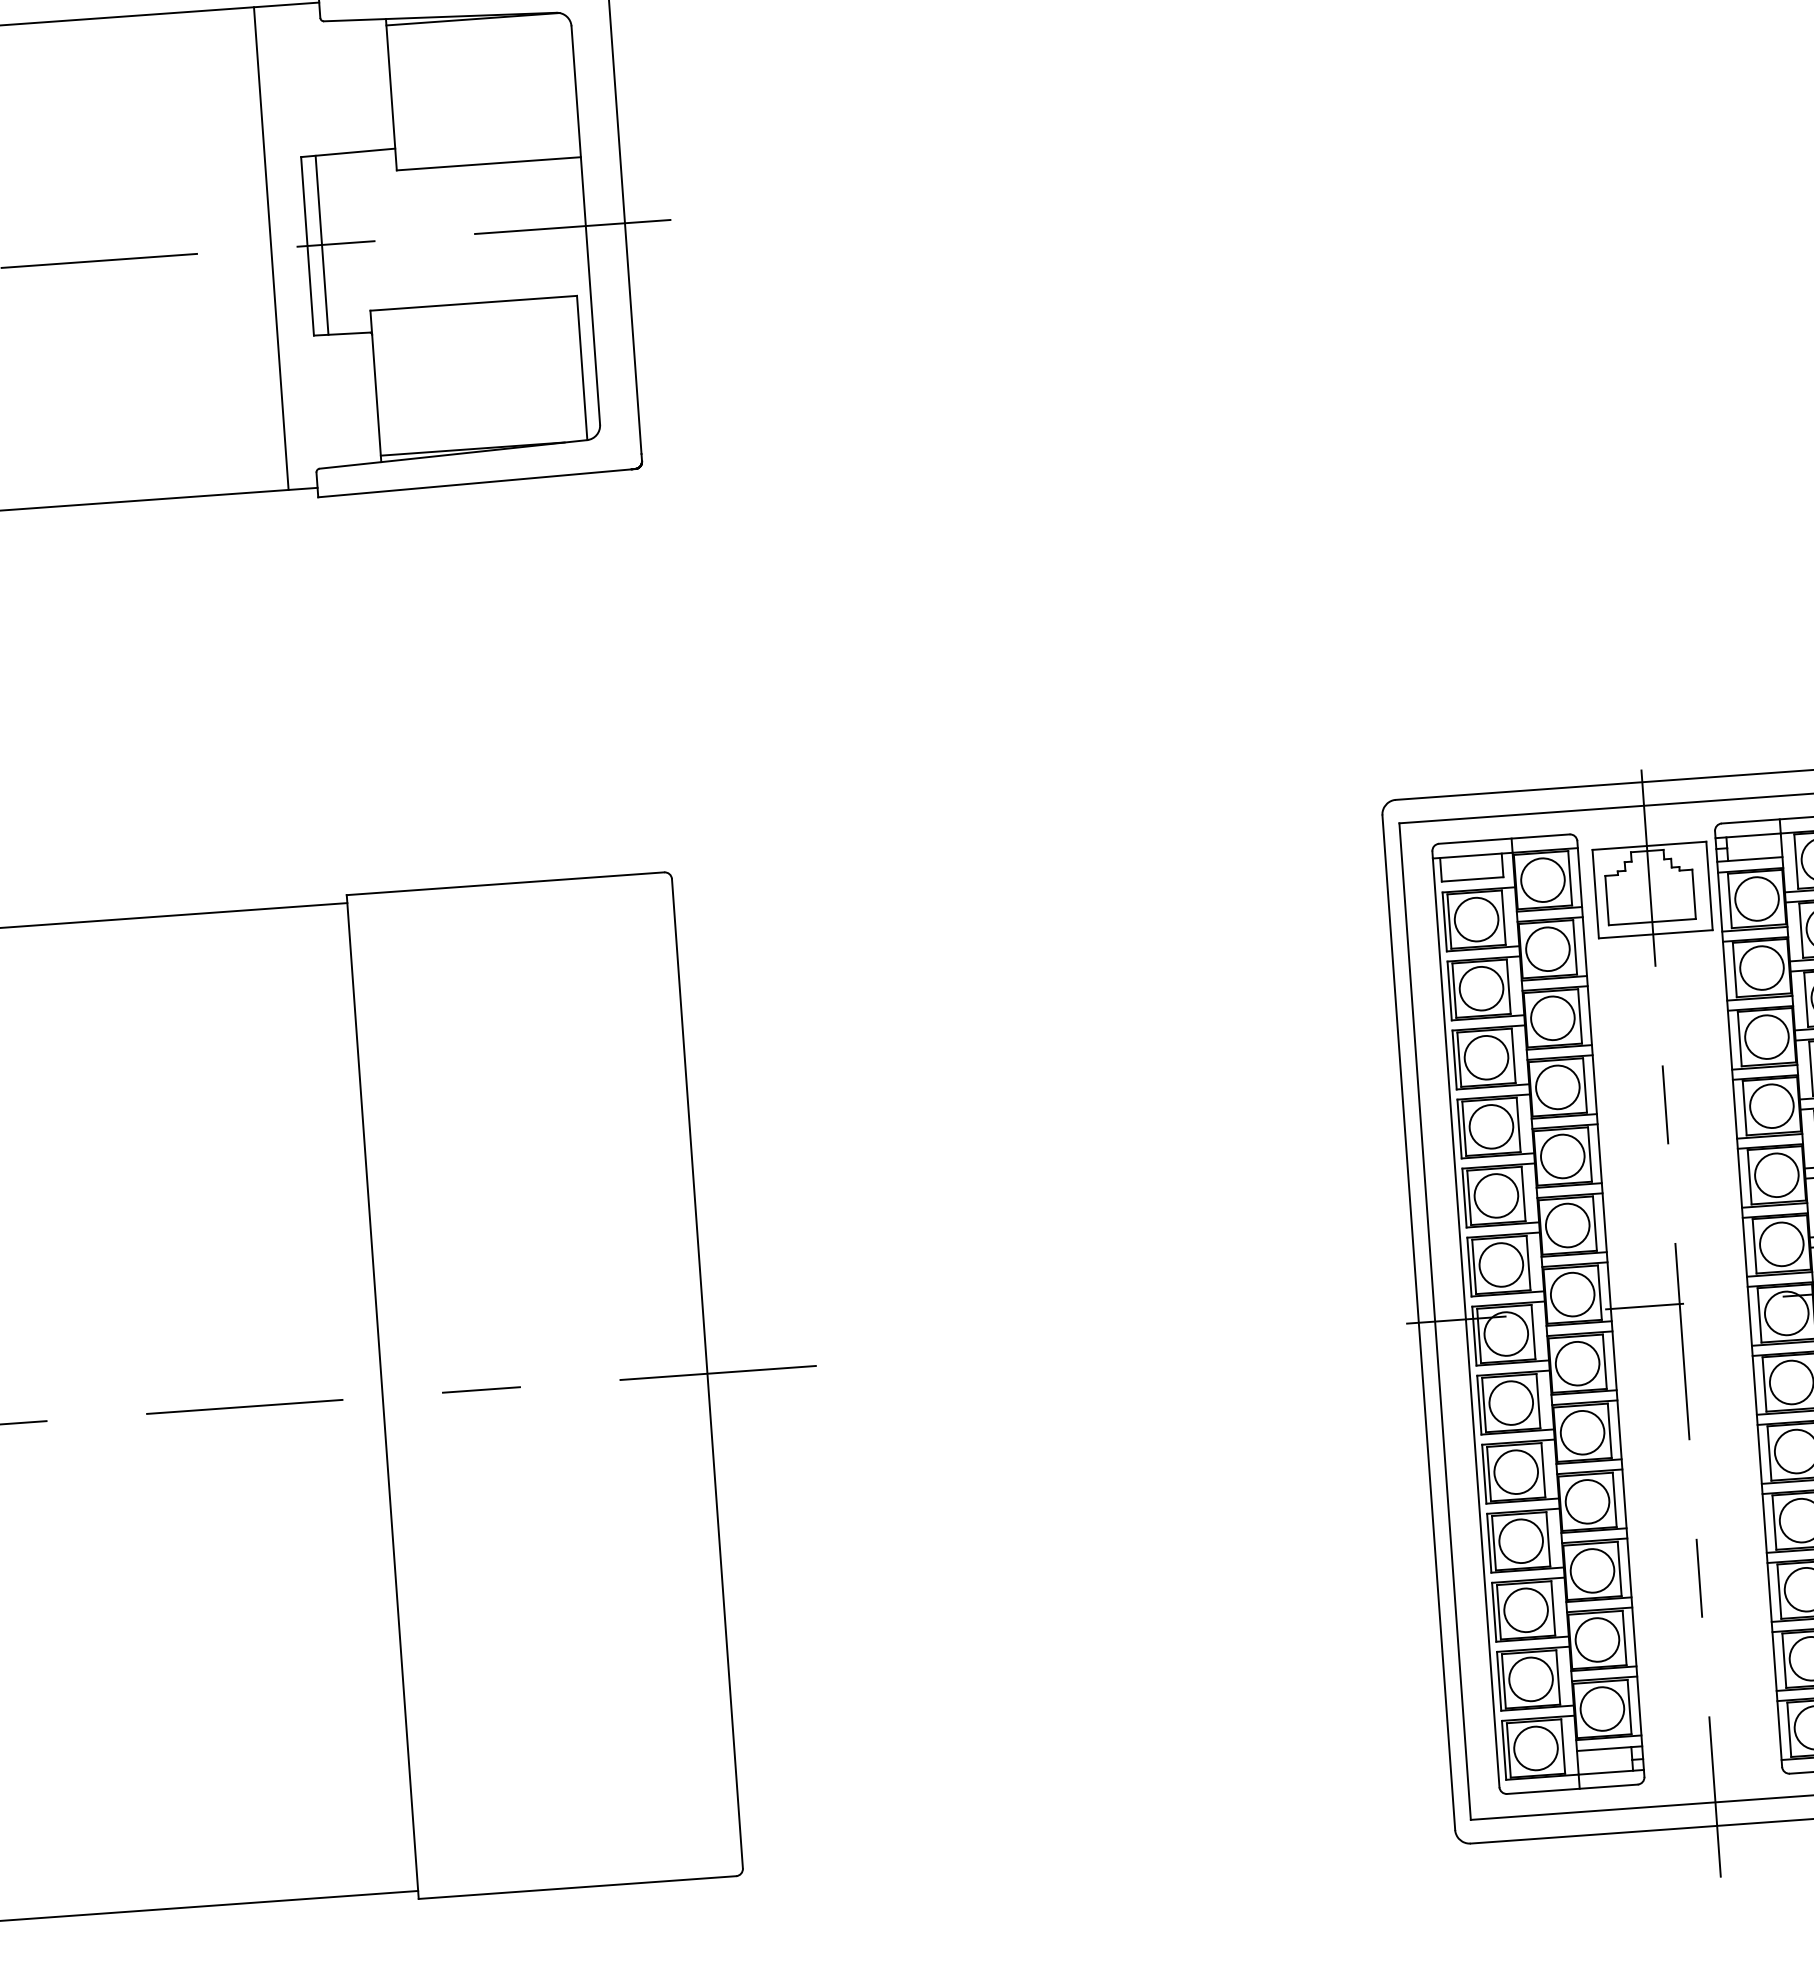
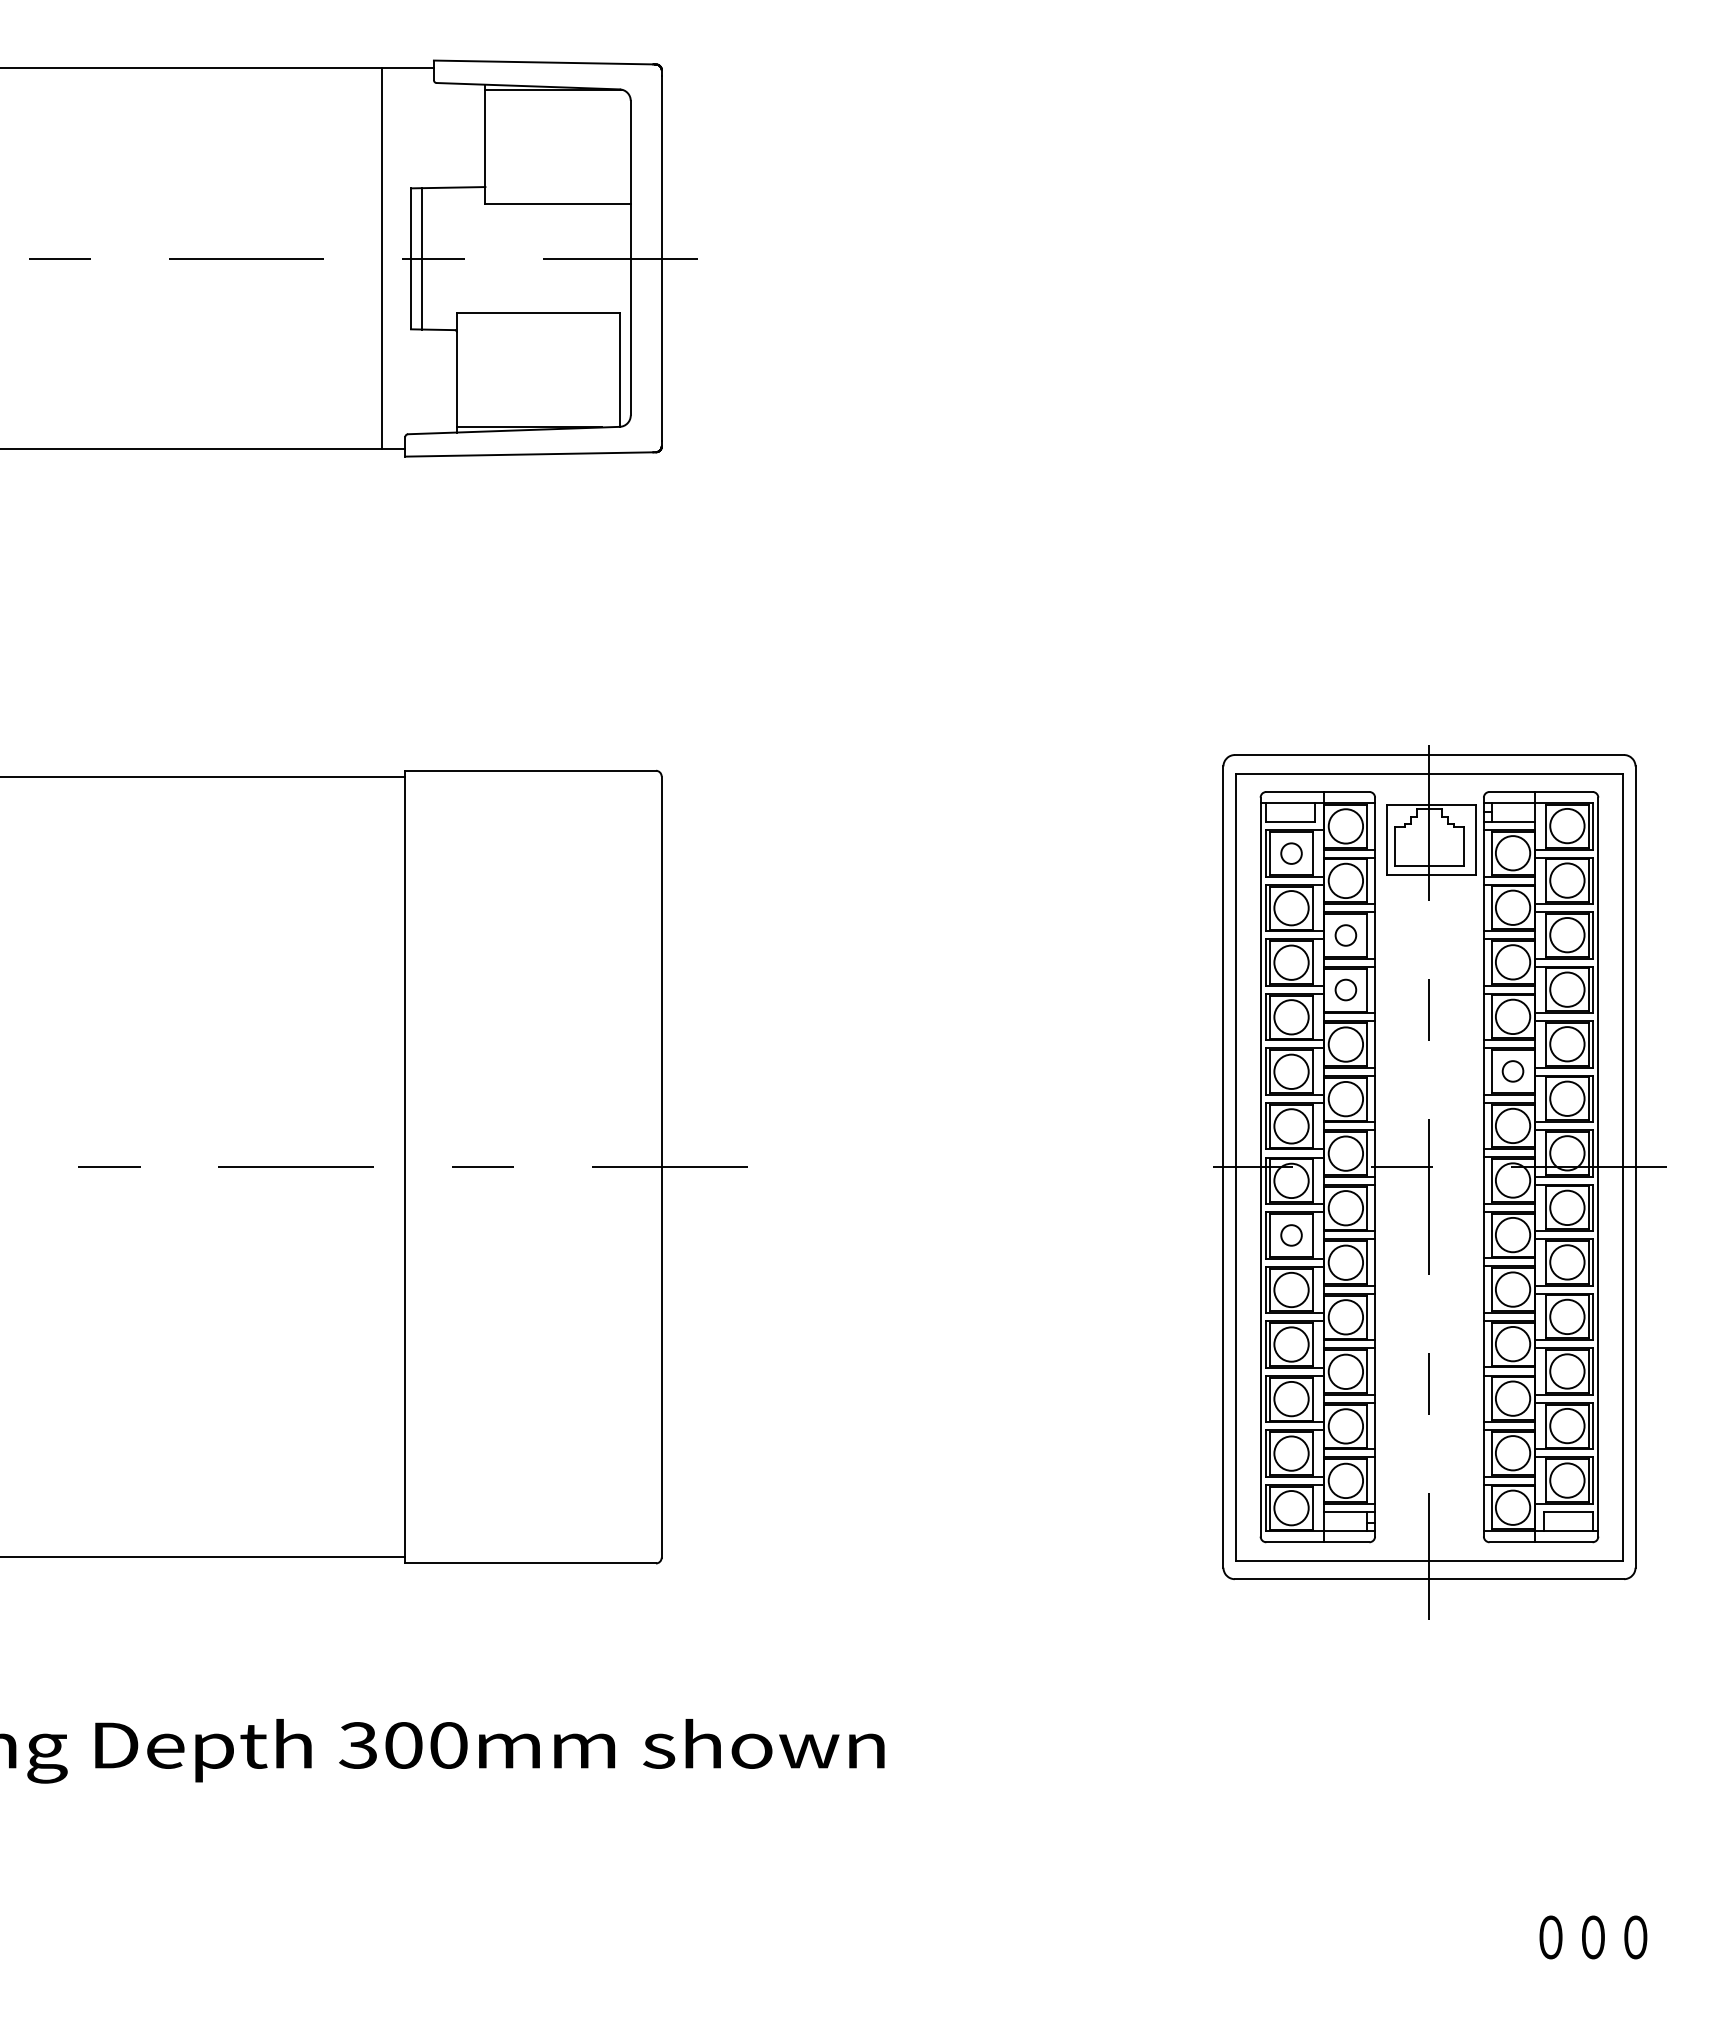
circle: (1476, 919) -> (1291, 853), size x0.6
circle: (1552, 1018) -> (1345, 935), size x0.6
circle: (1557, 1086) -> (1345, 989), size x0.6
circle: (1776, 1175) -> (1512, 1071), size x0.6
circle: (1511, 1403) -> (1291, 1235), size x0.6

